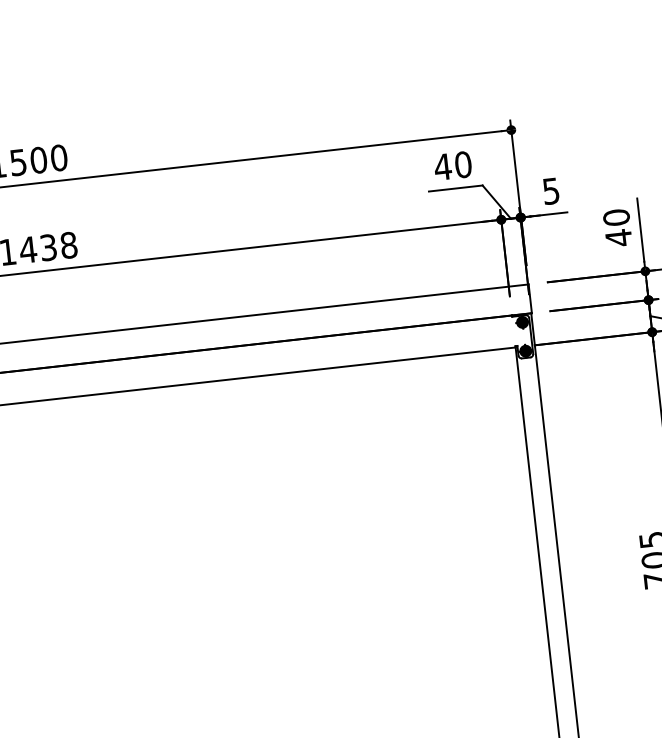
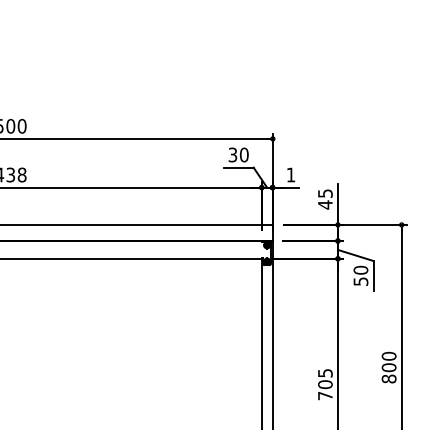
text: (442, 166) -> (232, 154), 40 -> 30
text: (550, 190) -> (290, 174), 5 -> 1
text: (616, 217) -> (325, 193), 40 -> 45

